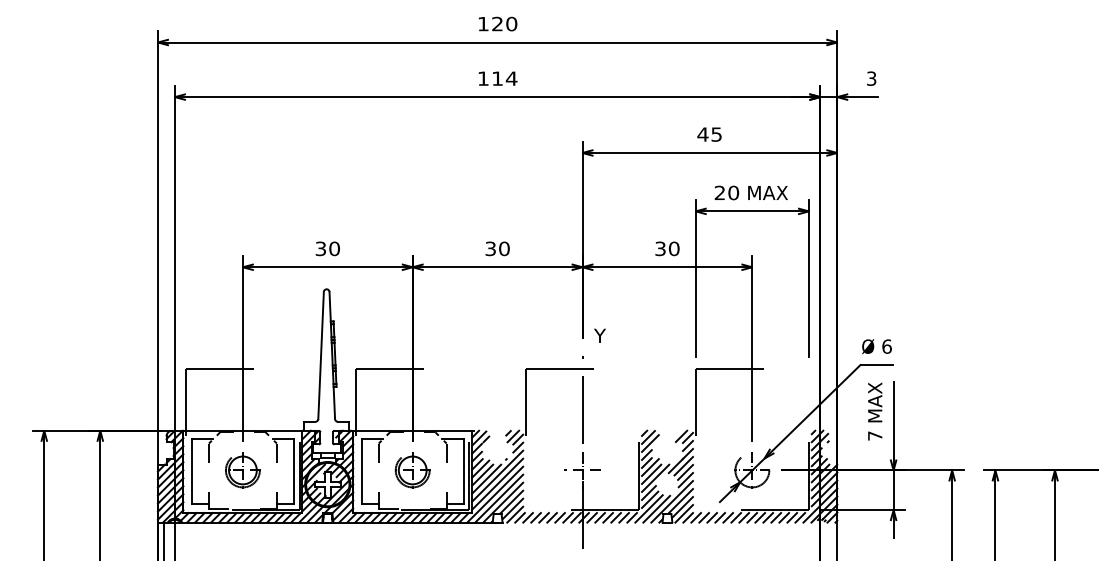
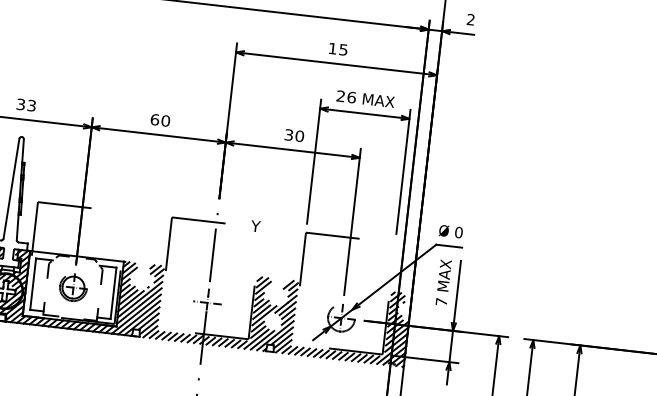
text: (871, 78) -> (470, 19), 3 -> 2
text: (702, 134) -> (332, 48), 45 -> 15
text: (733, 192) -> (351, 97), 20 -> 26
text: (334, 248) -> (31, 105), 30 -> 33
text: (490, 248) -> (154, 119), 30 -> 60
text: (599, 335) -> (255, 226), moved
text: (886, 346) -> (458, 232), 6 -> 0

